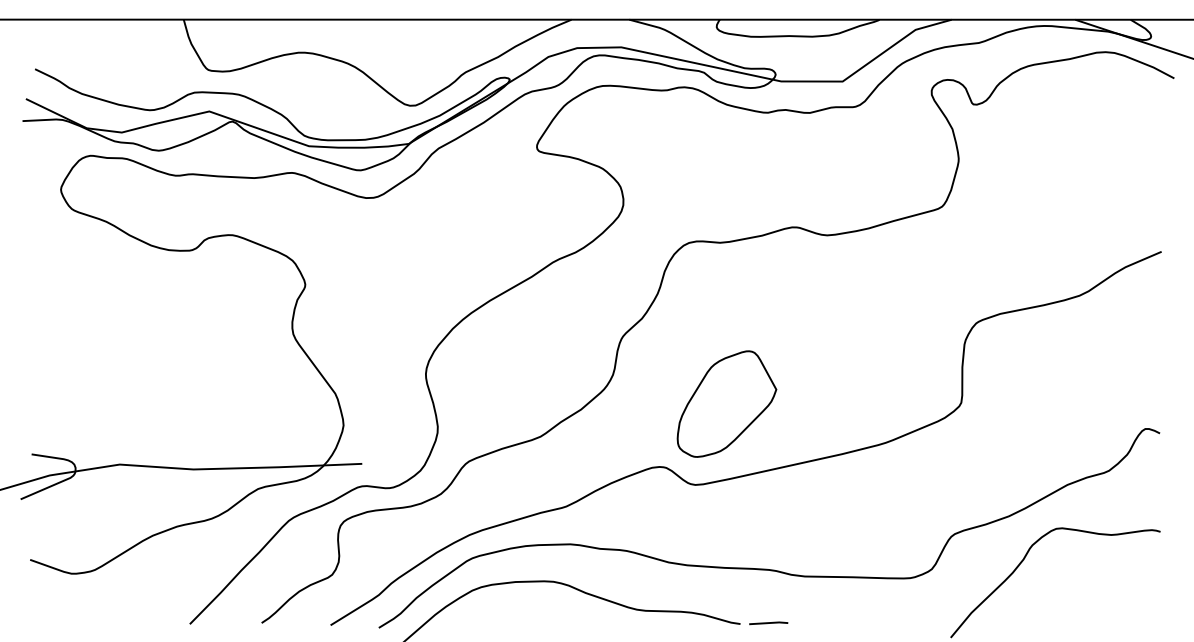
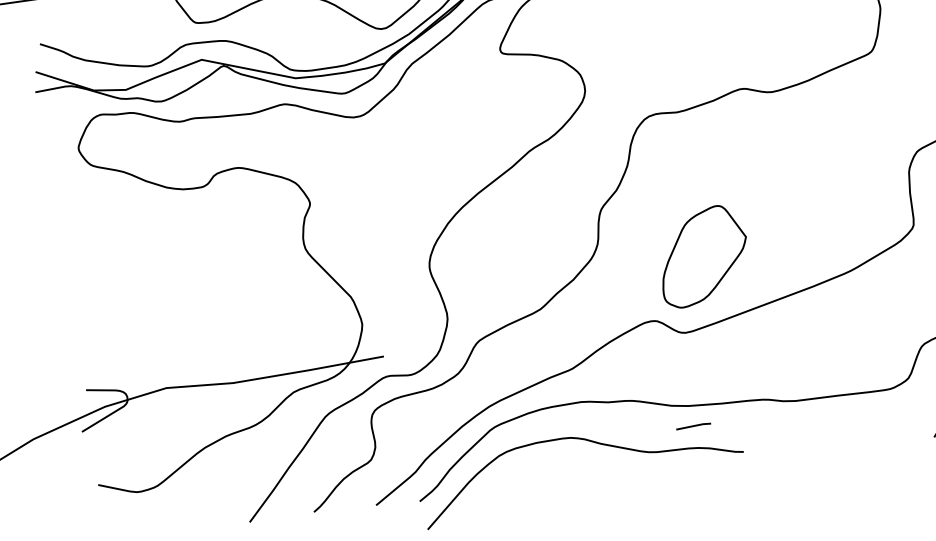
line: (768, 623) -> (693, 426), moved

